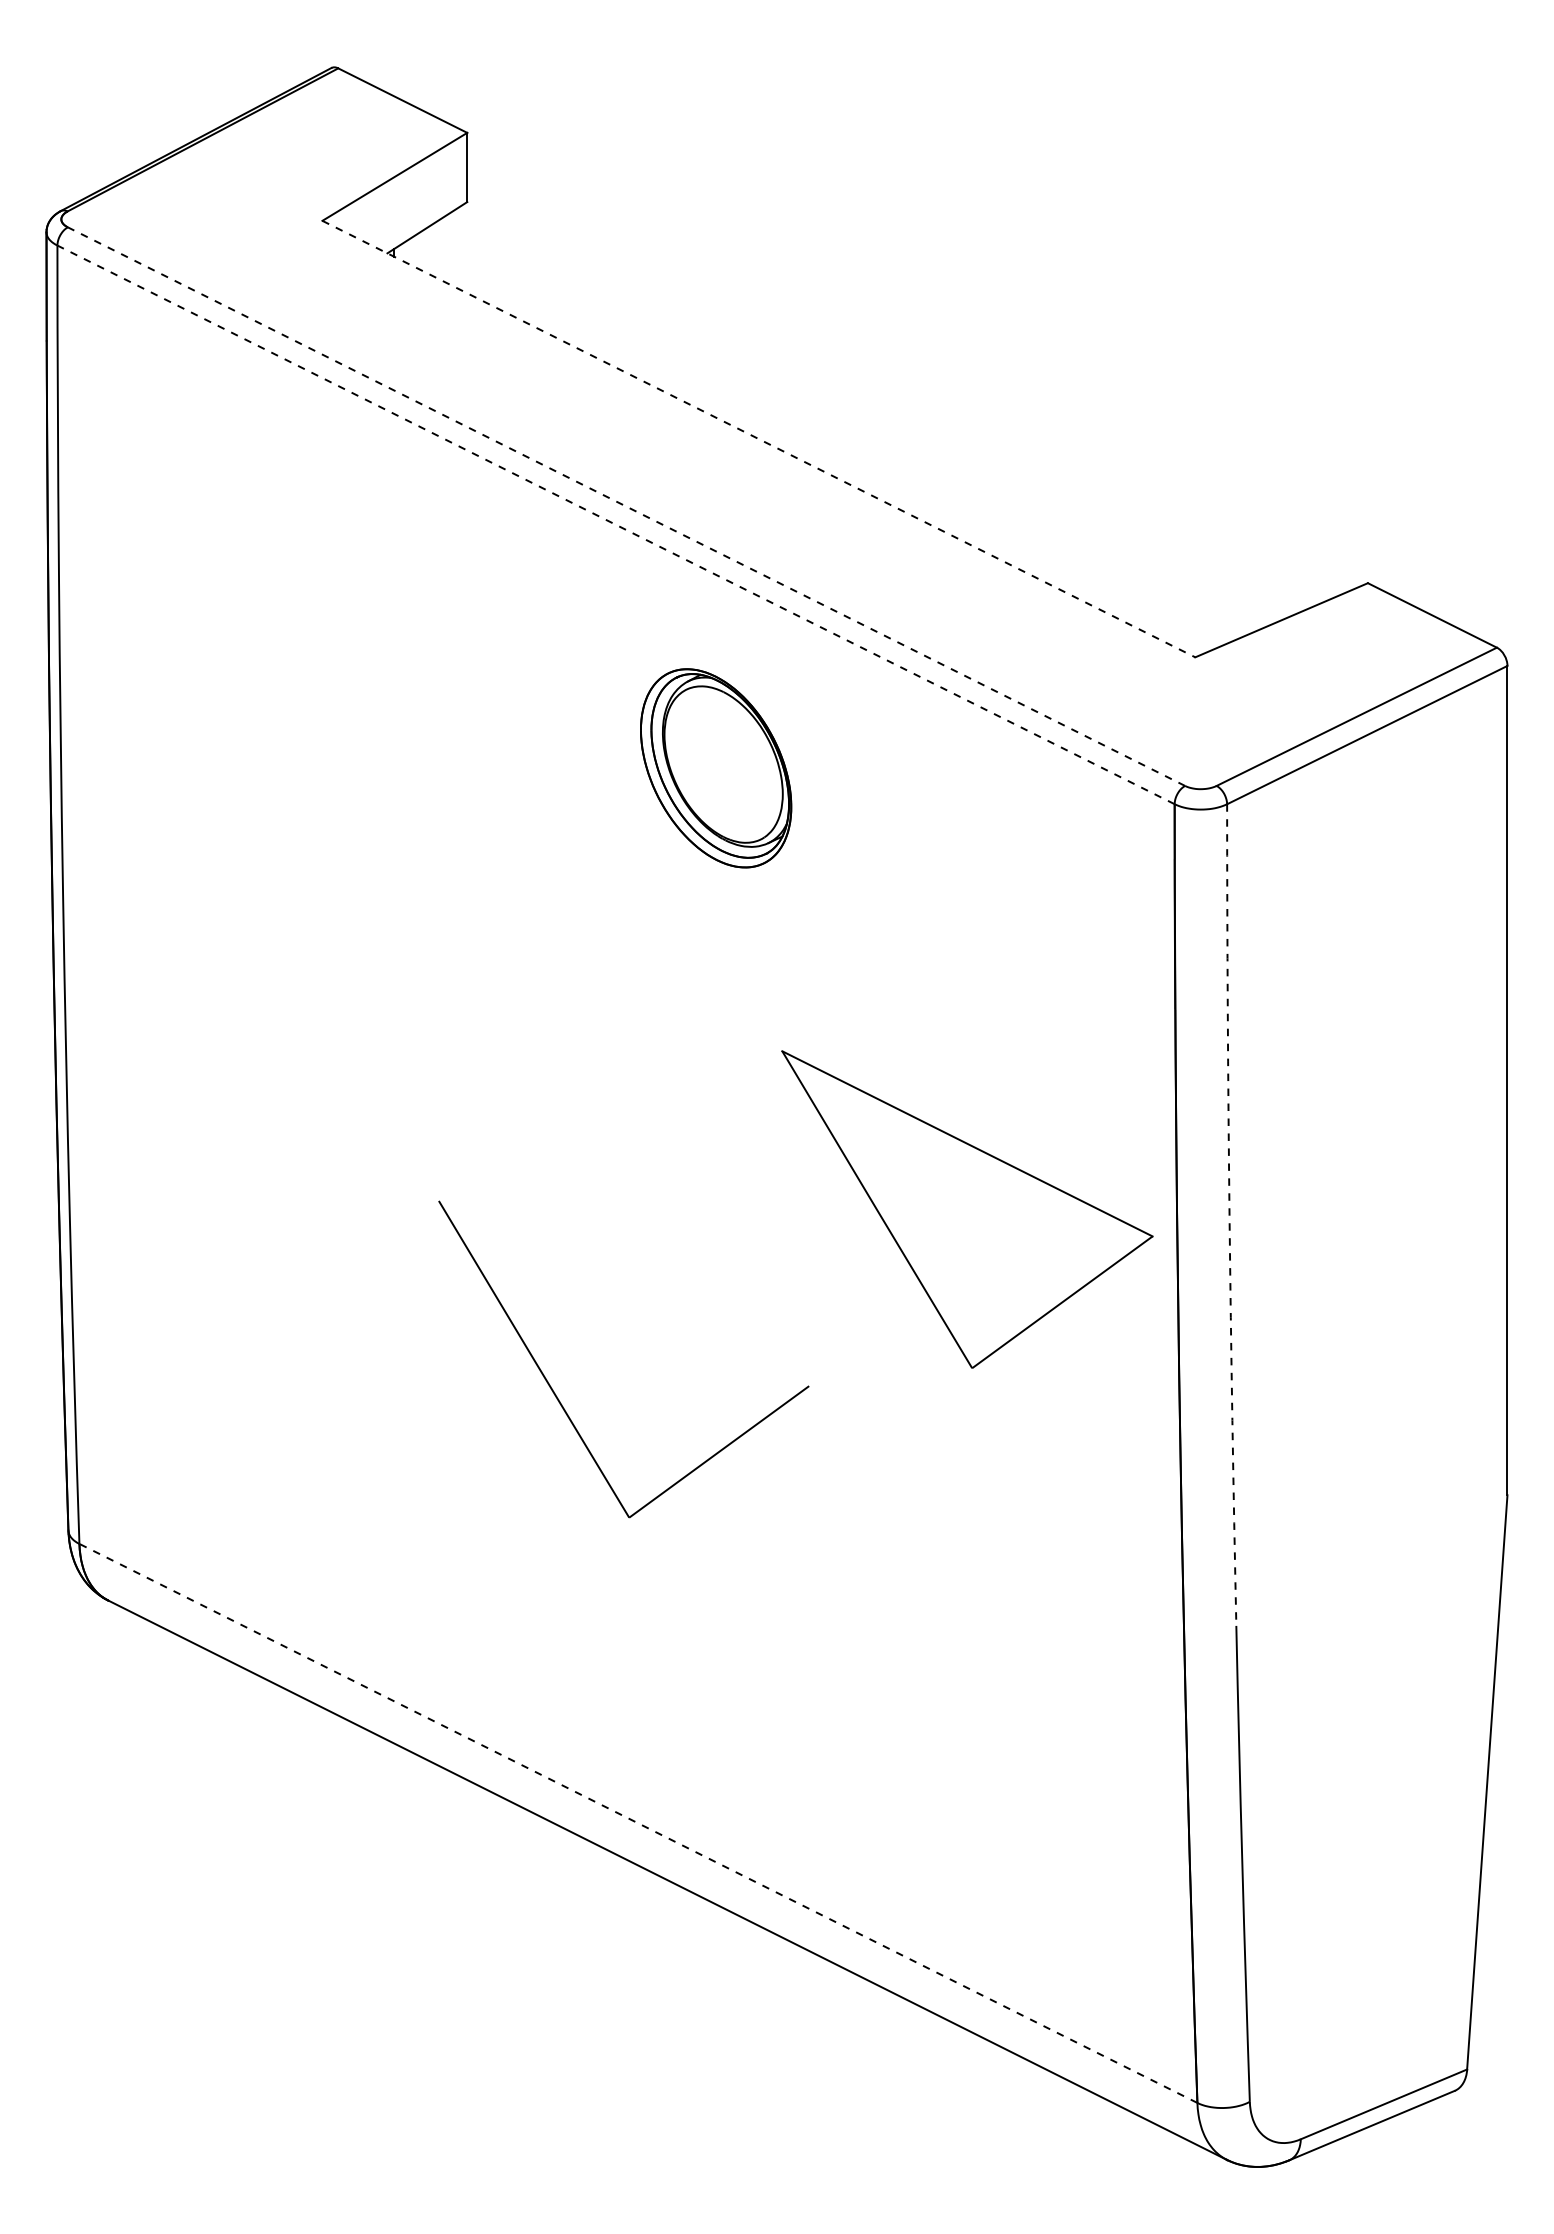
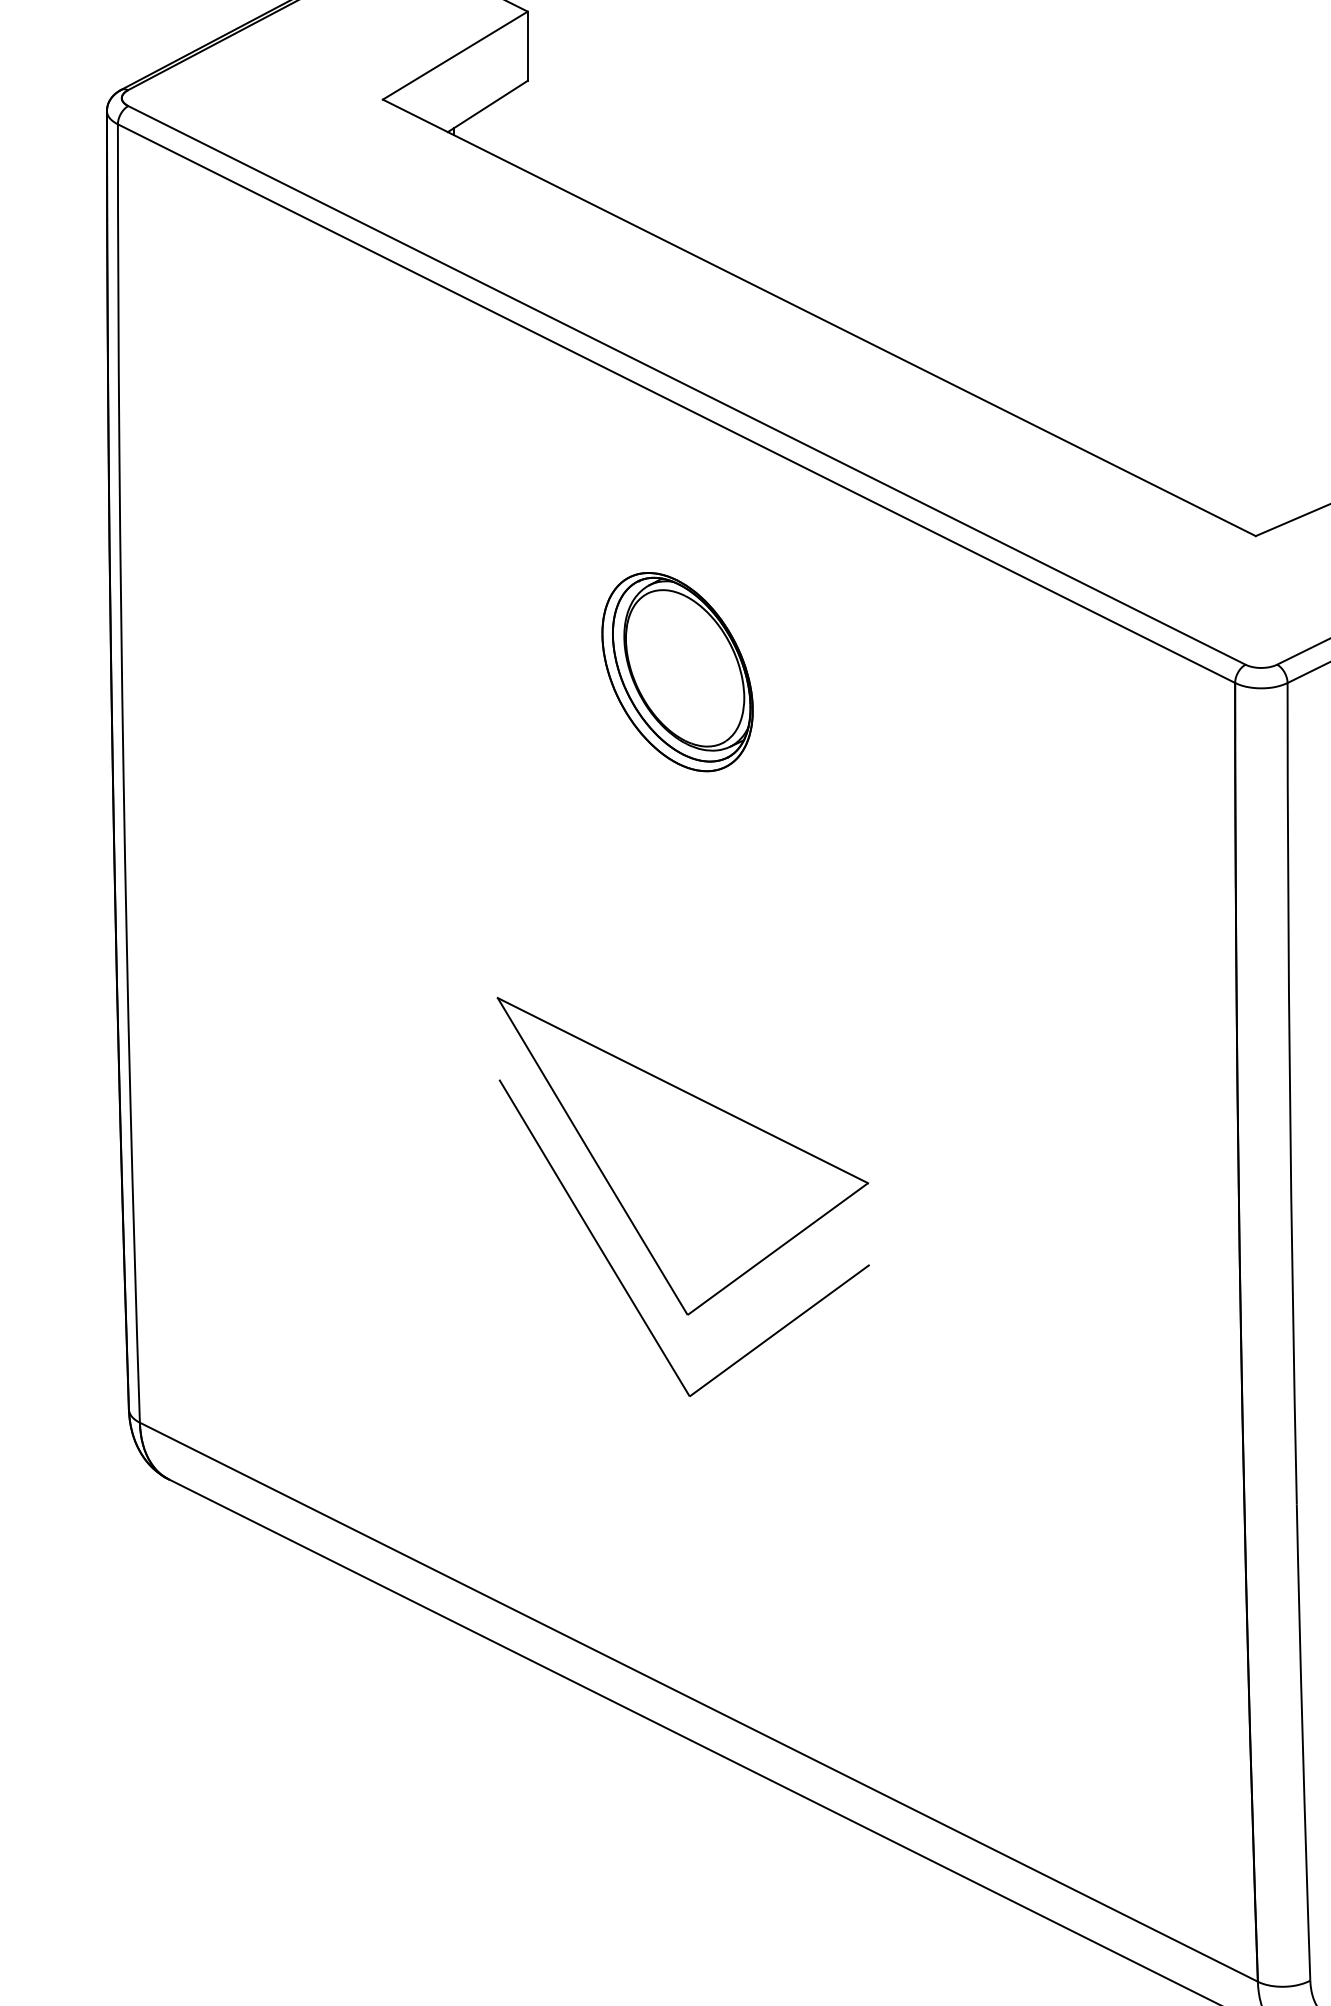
line: (758, 439) -> (818, 318), dashed -> solid
line: (626, 506) -> (686, 385), dashed -> solid
line: (616, 524) -> (676, 403), dashed -> solid
part: (716, 768) -> (677, 672), moved
part: (967, 1209) -> (682, 1156), moved
arc: (1229, 1215) -> (1289, 1094), dashed -> solid
line: (638, 1823) -> (698, 1702), dashed -> solid

